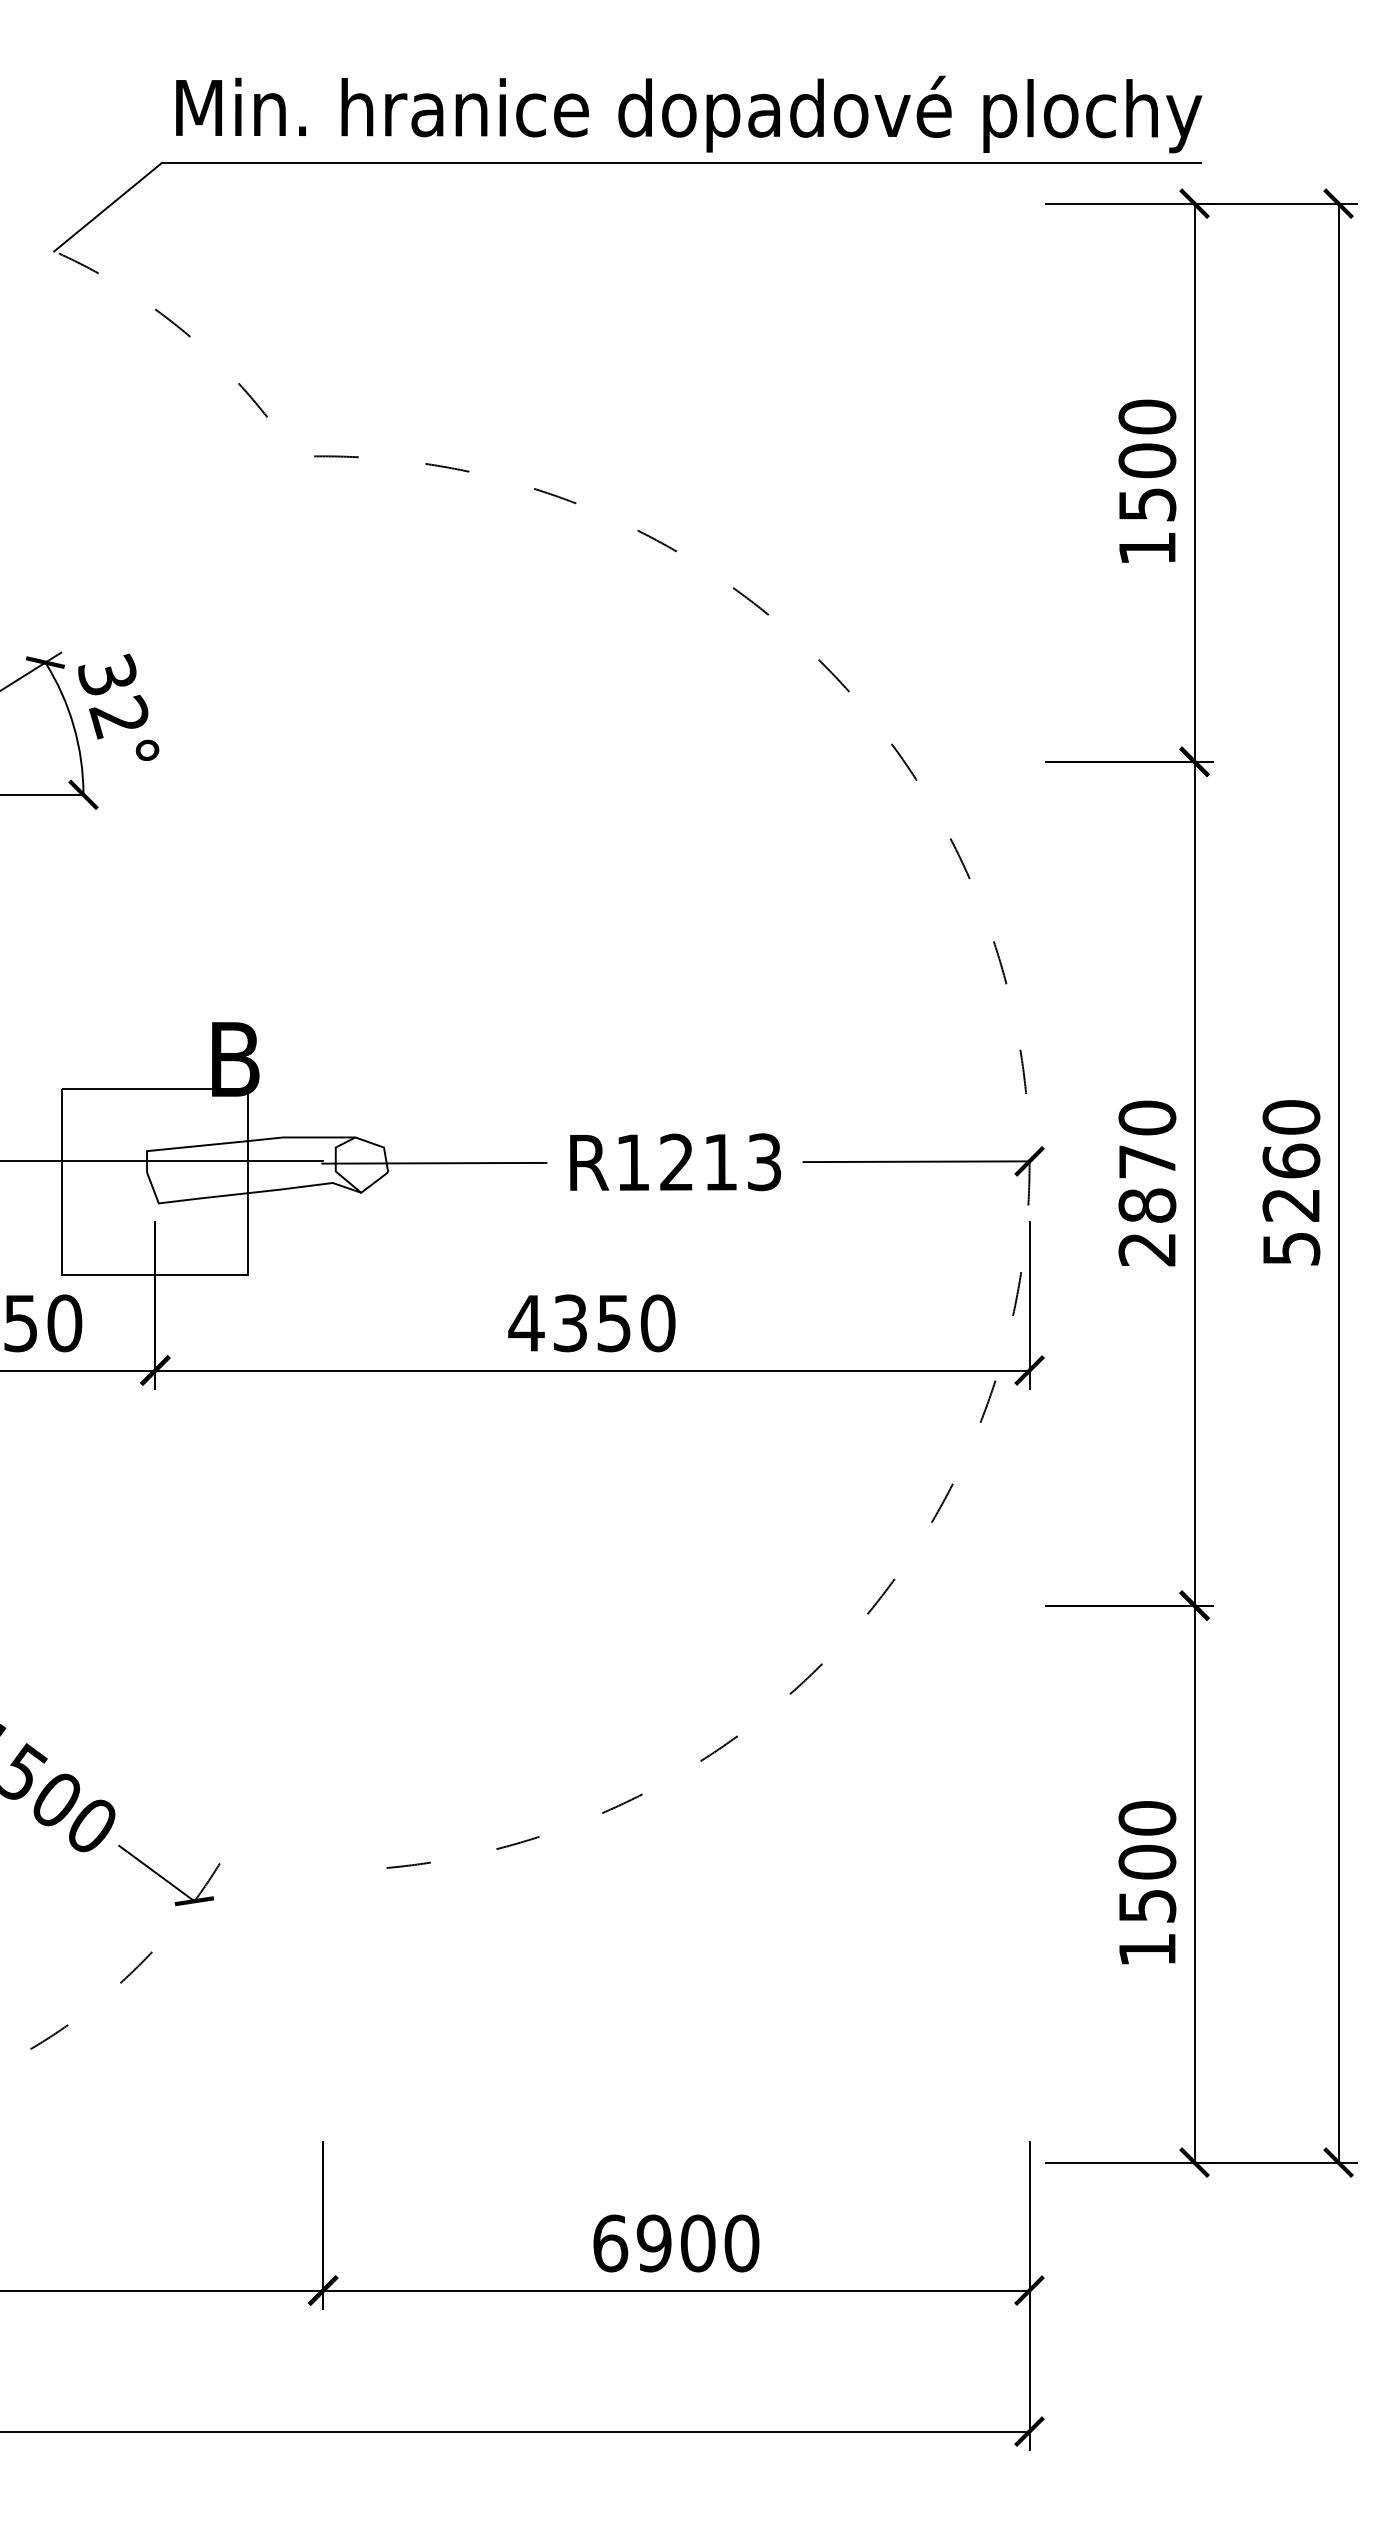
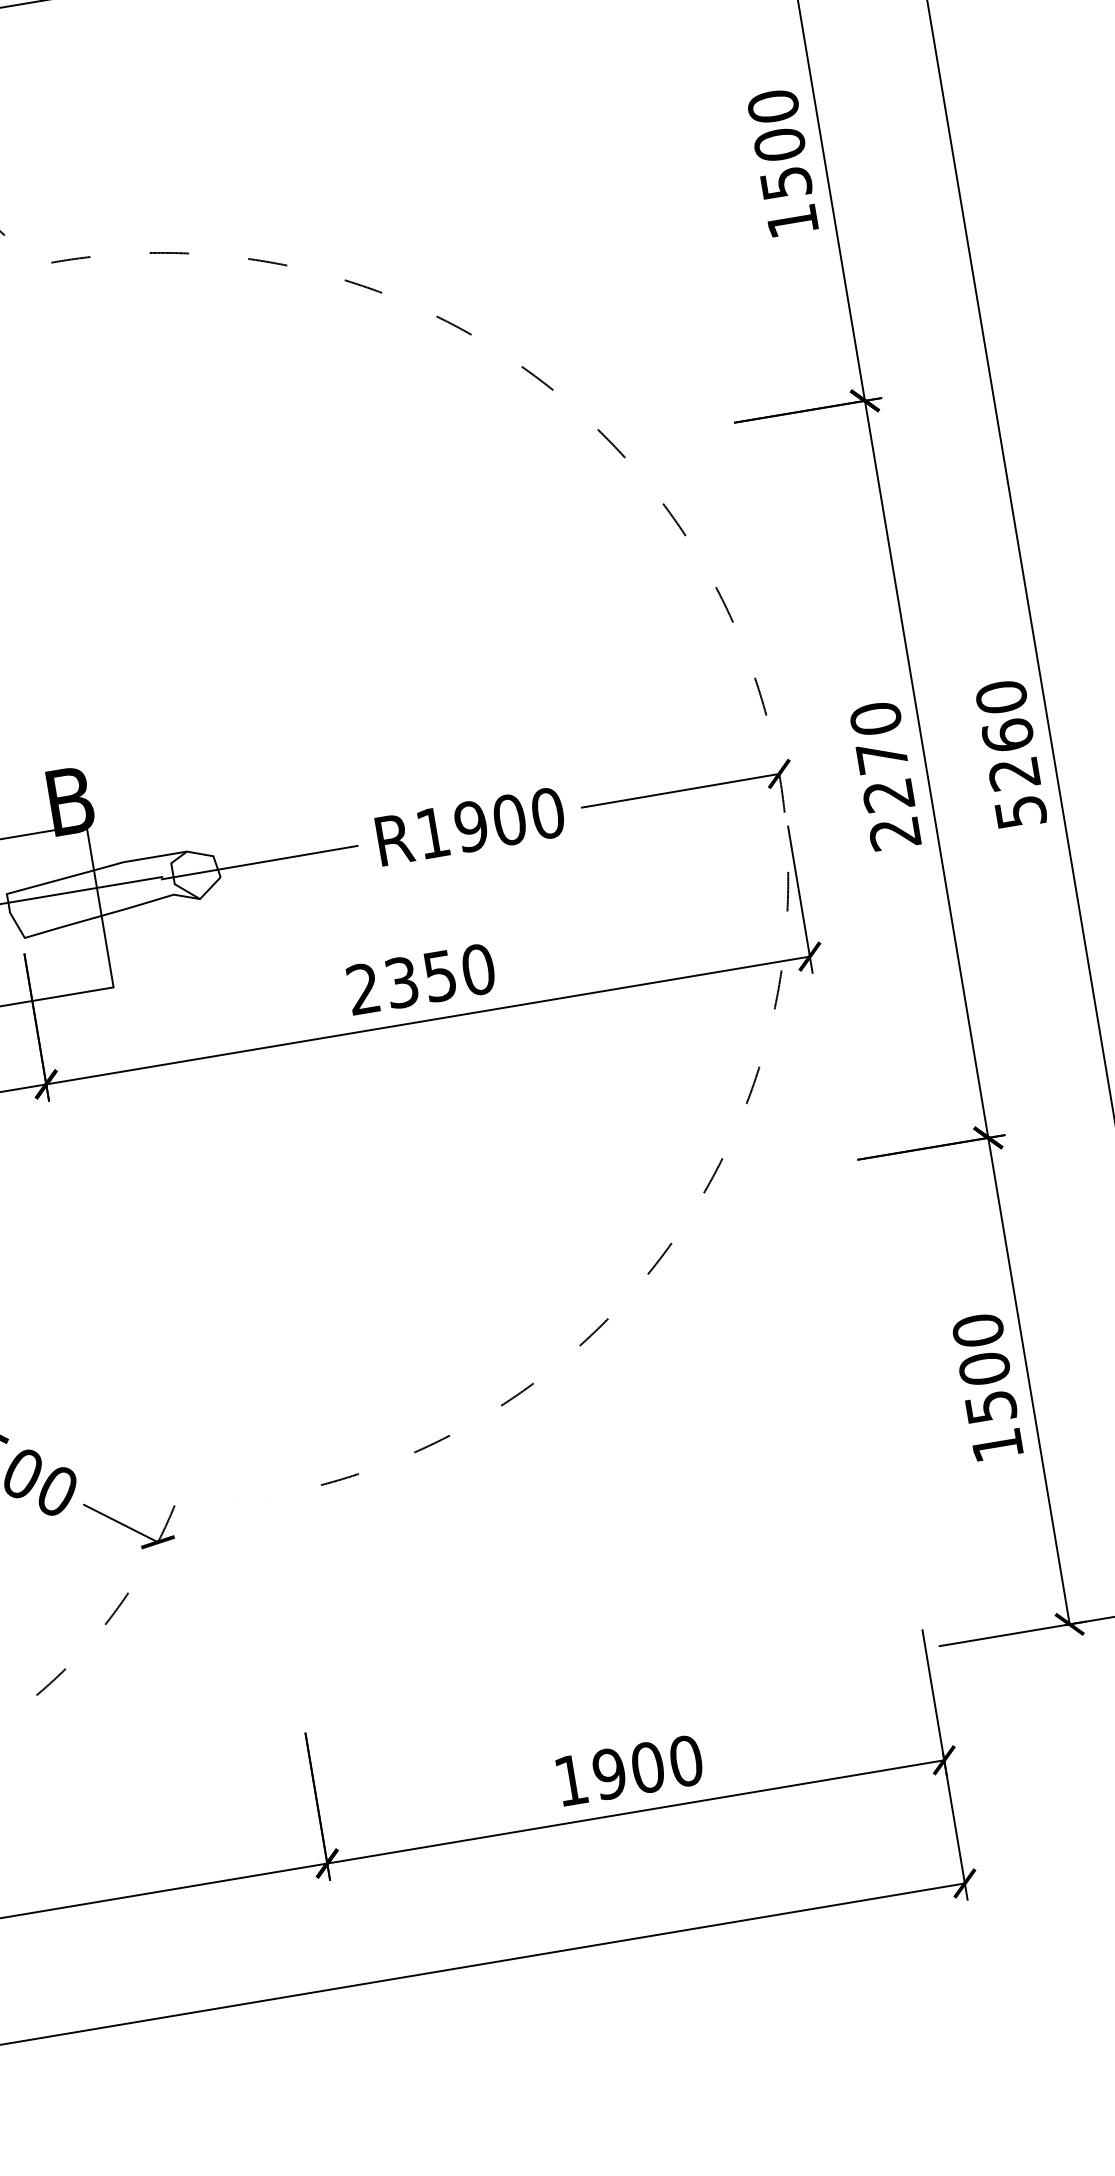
text: (720, 1162) -> (509, 820), R1213 -> R1900
text: (1147, 1205) -> (888, 795), 2870 -> 2270
text: (526, 1322) -> (363, 988), 4350 -> 2350
text: (610, 2243) -> (571, 1780), 6900 -> 1900

